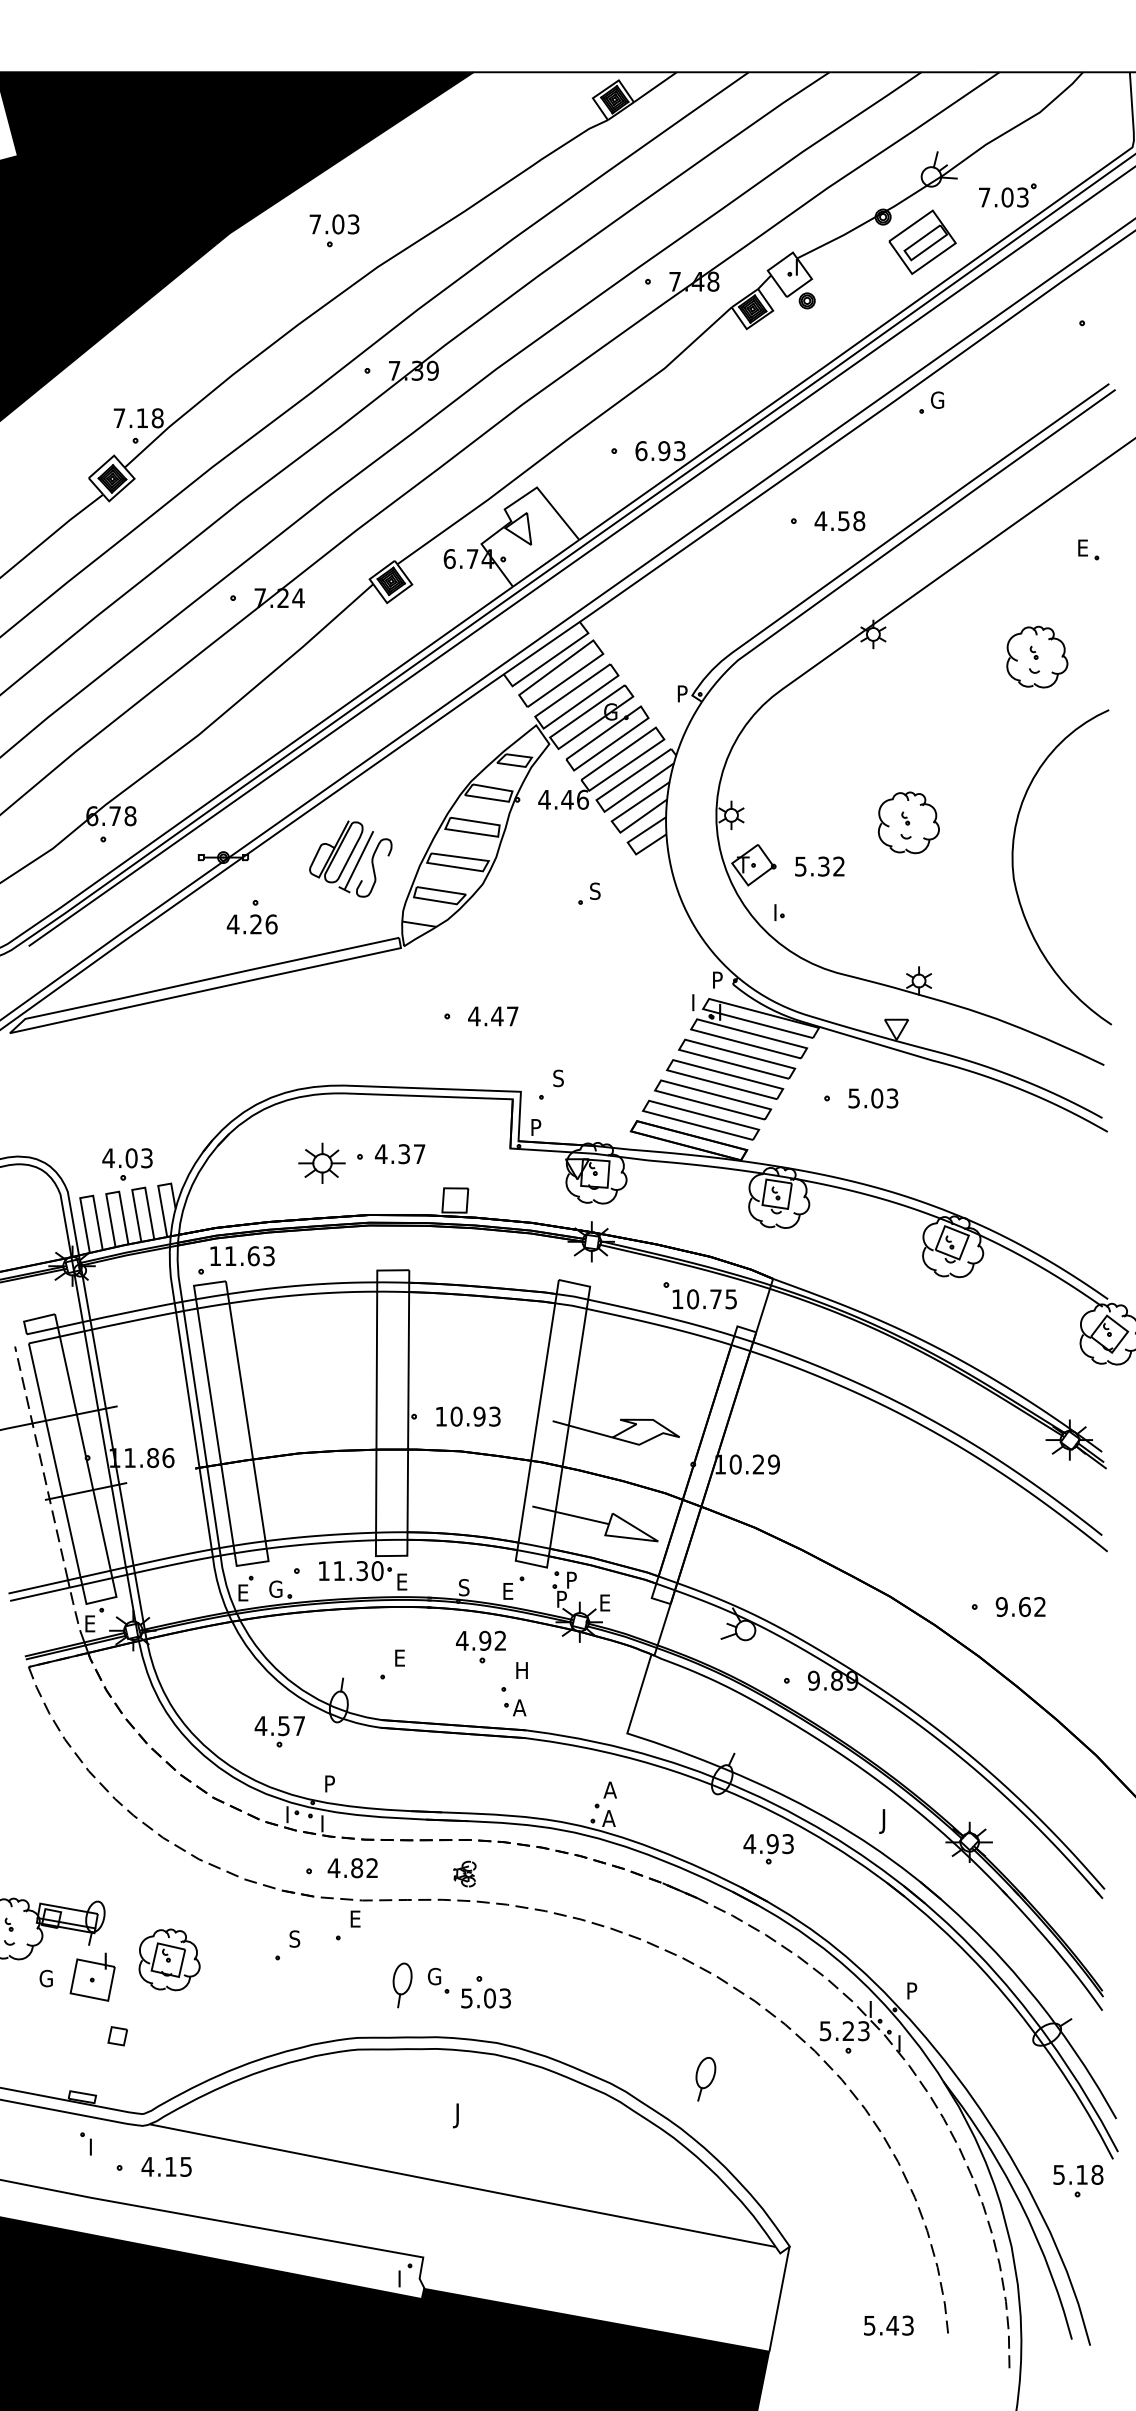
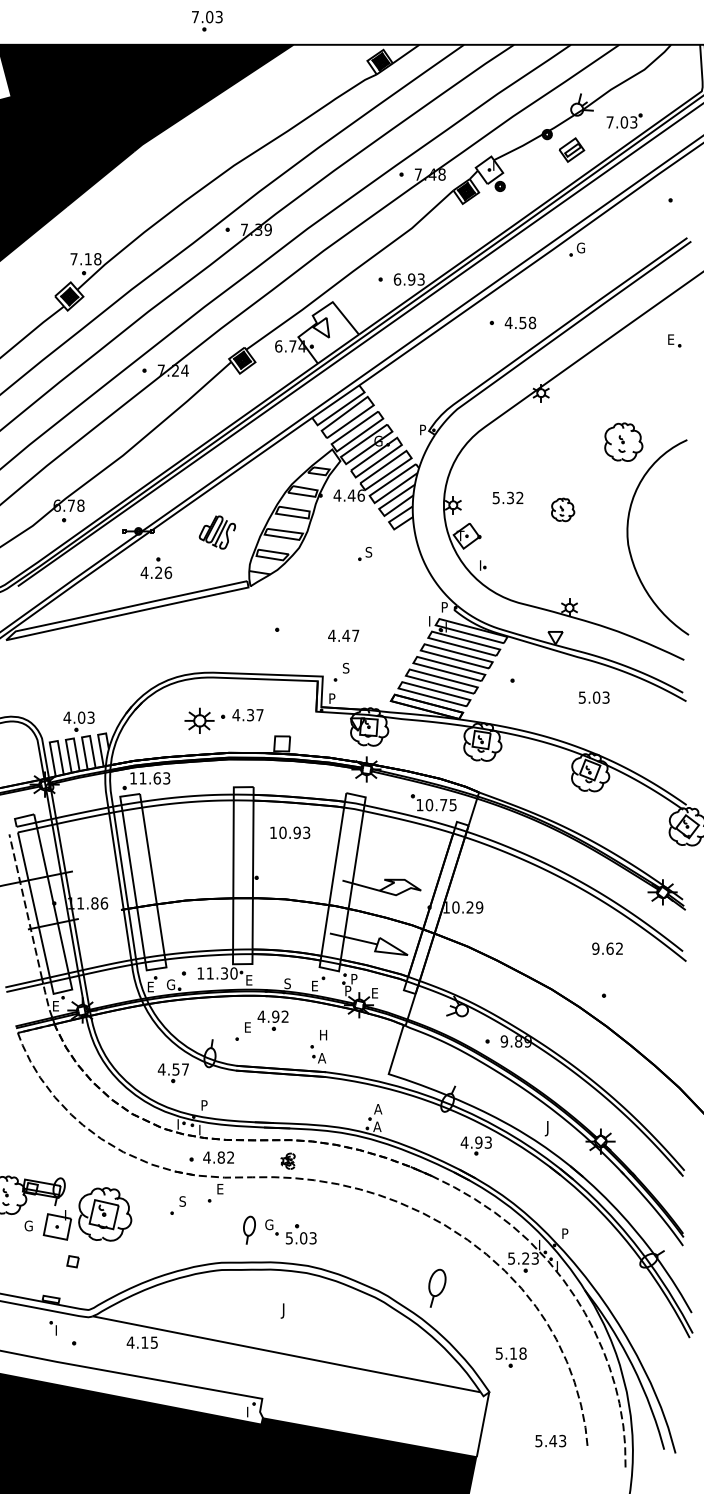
part: (334, 229) -> (207, 20), moved
part: (922, 241) -> (571, 149), size x0.6
part: (1036, 655) -> (623, 441), moved
part: (907, 822) -> (562, 509), size x0.6
part: (350, 859) -> (217, 532), size x0.7
text: (818, 865) -> (507, 497), moved
text: (492, 1015) -> (343, 635), moved
text: (872, 1098) -> (593, 697), moved
text: (468, 1416) -> (290, 832), moved
text: (1020, 1606) -> (607, 948), moved
part: (480, 1646) -> (272, 1020), moved
part: (168, 1959) -> (104, 1214), size x1.4
part: (705, 2079) -> (437, 1288), size x1.4
text: (165, 2166) -> (141, 1342), moved
part: (1077, 2181) -> (510, 1357), moved

